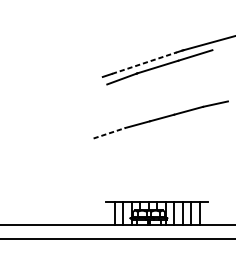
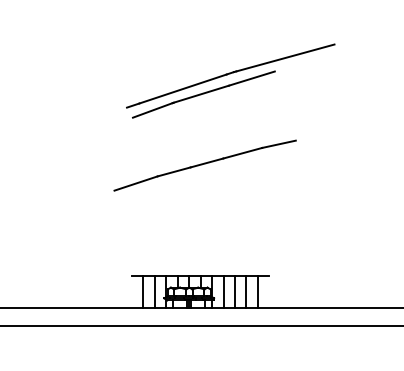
line: (144, 62) -> (183, 88), dashed -> solid
line: (109, 133) -> (136, 183), dashed -> solid

